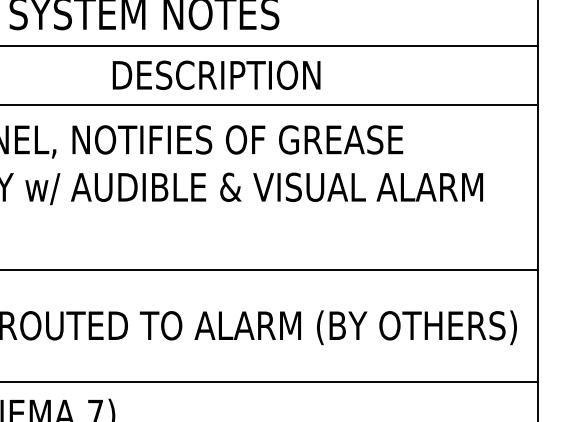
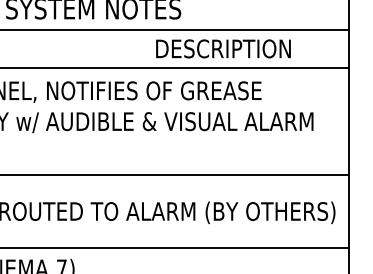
text: (216, 74) -> (223, 48), moved

